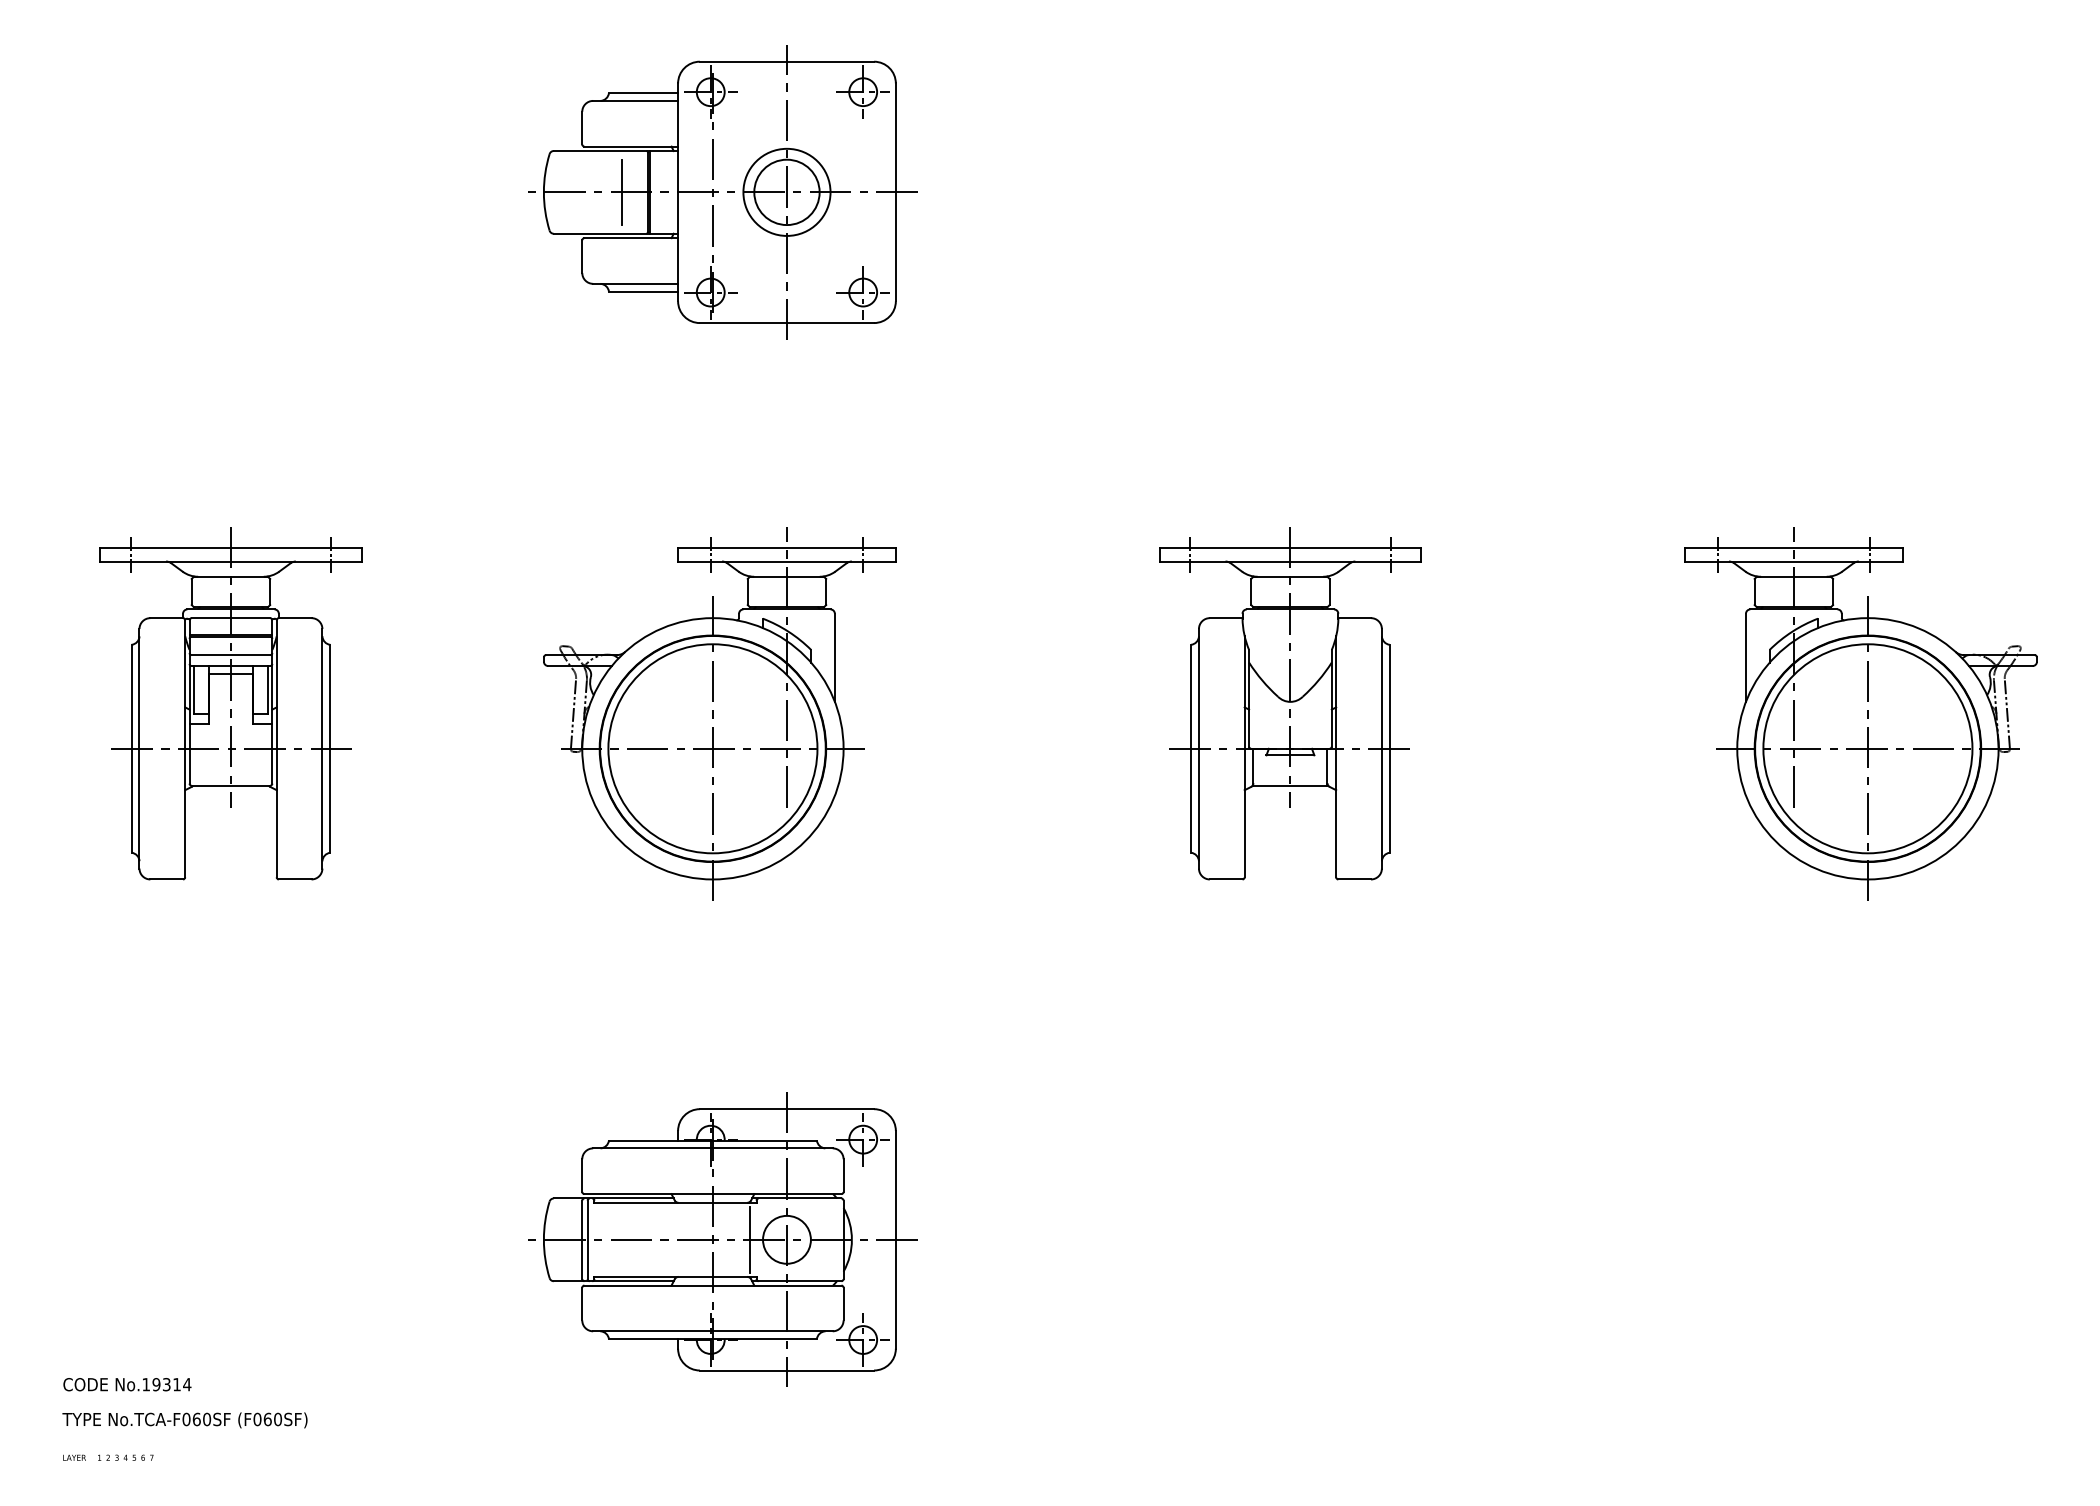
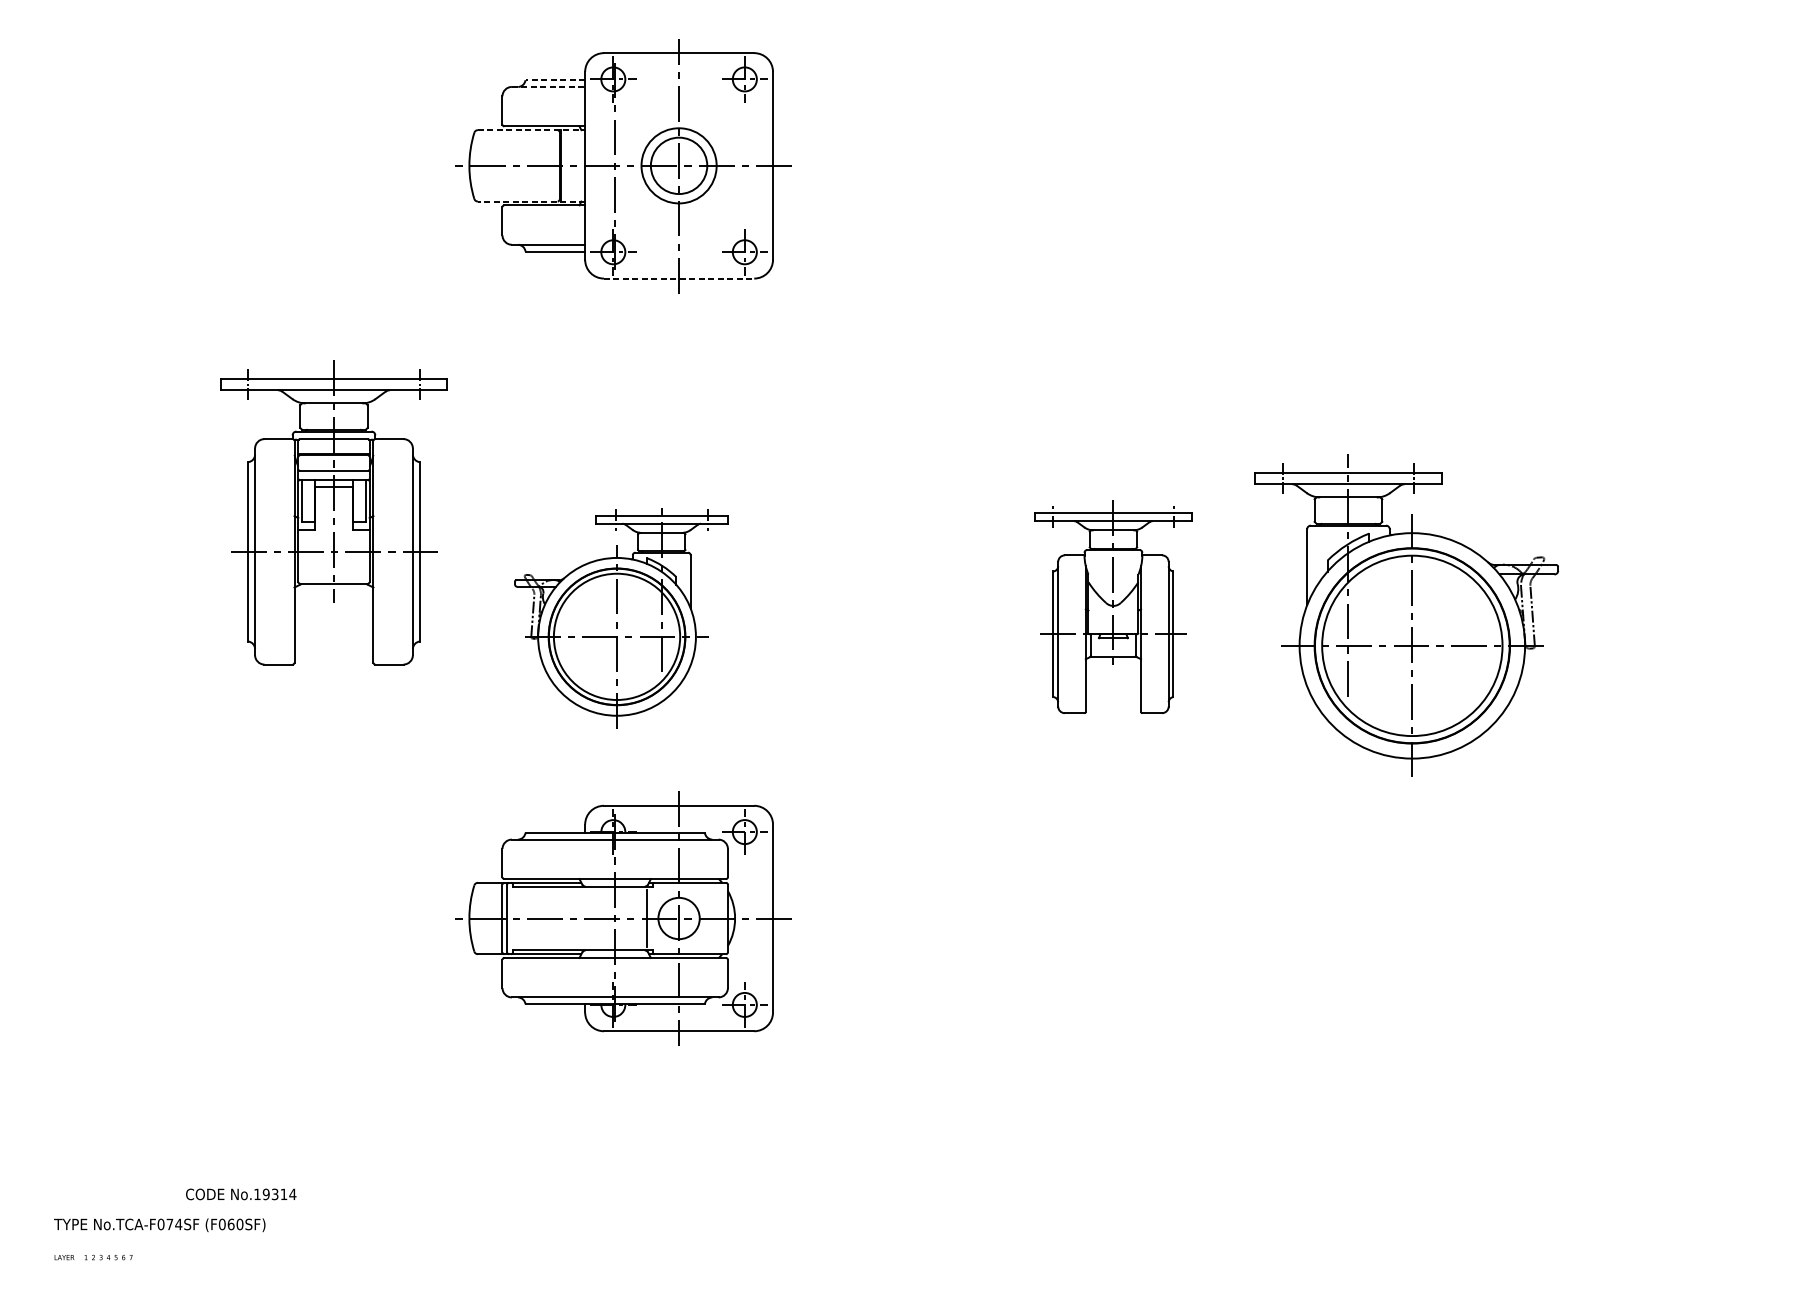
line: (643, 93) -> (555, 80), solid -> dashed
line: (636, 100) -> (549, 86), solid -> dashed
line: (616, 151) -> (532, 130), solid -> dashed
line: (621, 192) -> (536, 165), removed
line: (615, 233) -> (531, 201), solid -> dashed
line: (787, 323) -> (679, 278), solid -> dashed
part: (230, 703) -> (333, 512), moved
part: (1290, 703) -> (1113, 606), size x0.7
part: (719, 713) -> (620, 615), size x0.7
part: (1860, 713) -> (1405, 615), moved
part: (722, 1239) -> (623, 918), moved
text: (127, 1384) -> (241, 1194), moved
text: (201, 1419) -> (173, 1224), No.TCA-F060SF -> No.TCA-F074SF

